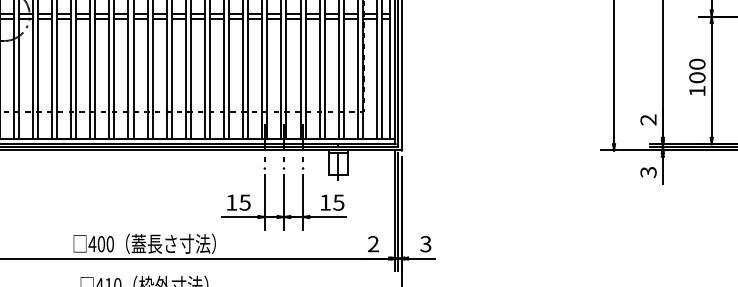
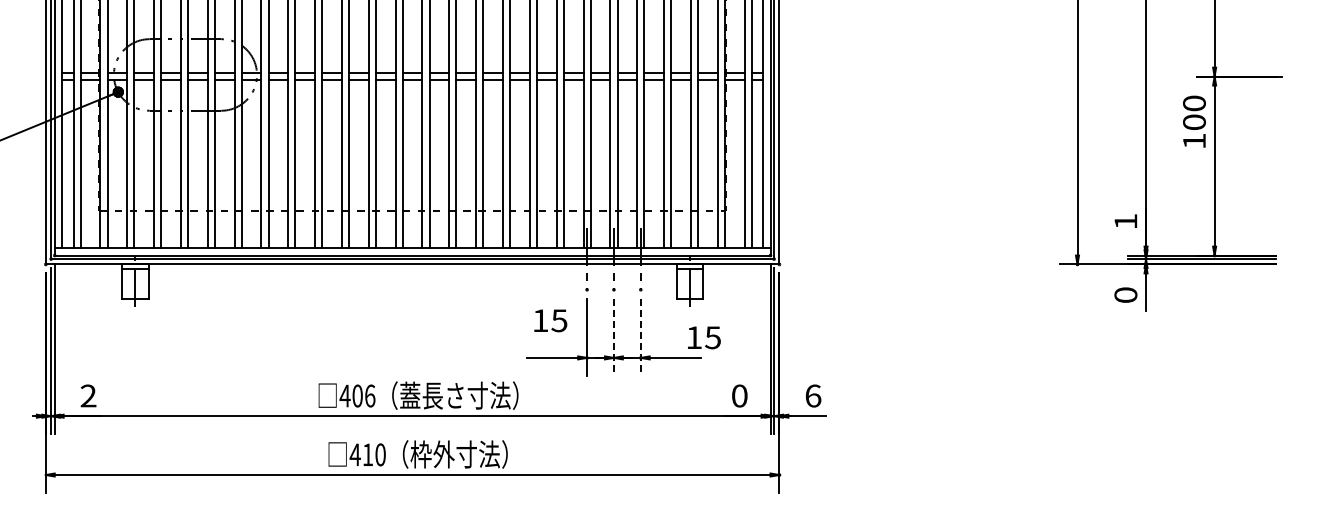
text: (697, 77) -> (1194, 121), moved
text: (648, 119) -> (1125, 221), 2 -> 1
text: (648, 172) -> (1125, 295), 3 -> 0
text: (238, 202) -> (550, 320), moved
line: (283, 202) -> (613, 337), solid -> dashed
line: (302, 202) -> (640, 337), solid -> dashed
text: (332, 202) -> (704, 337), moved
text: (110, 243) -> (370, 395), 400 -> 406
text: (373, 243) -> (739, 395), 2 -> 0
text: (426, 243) -> (813, 395), 3 -> 6

